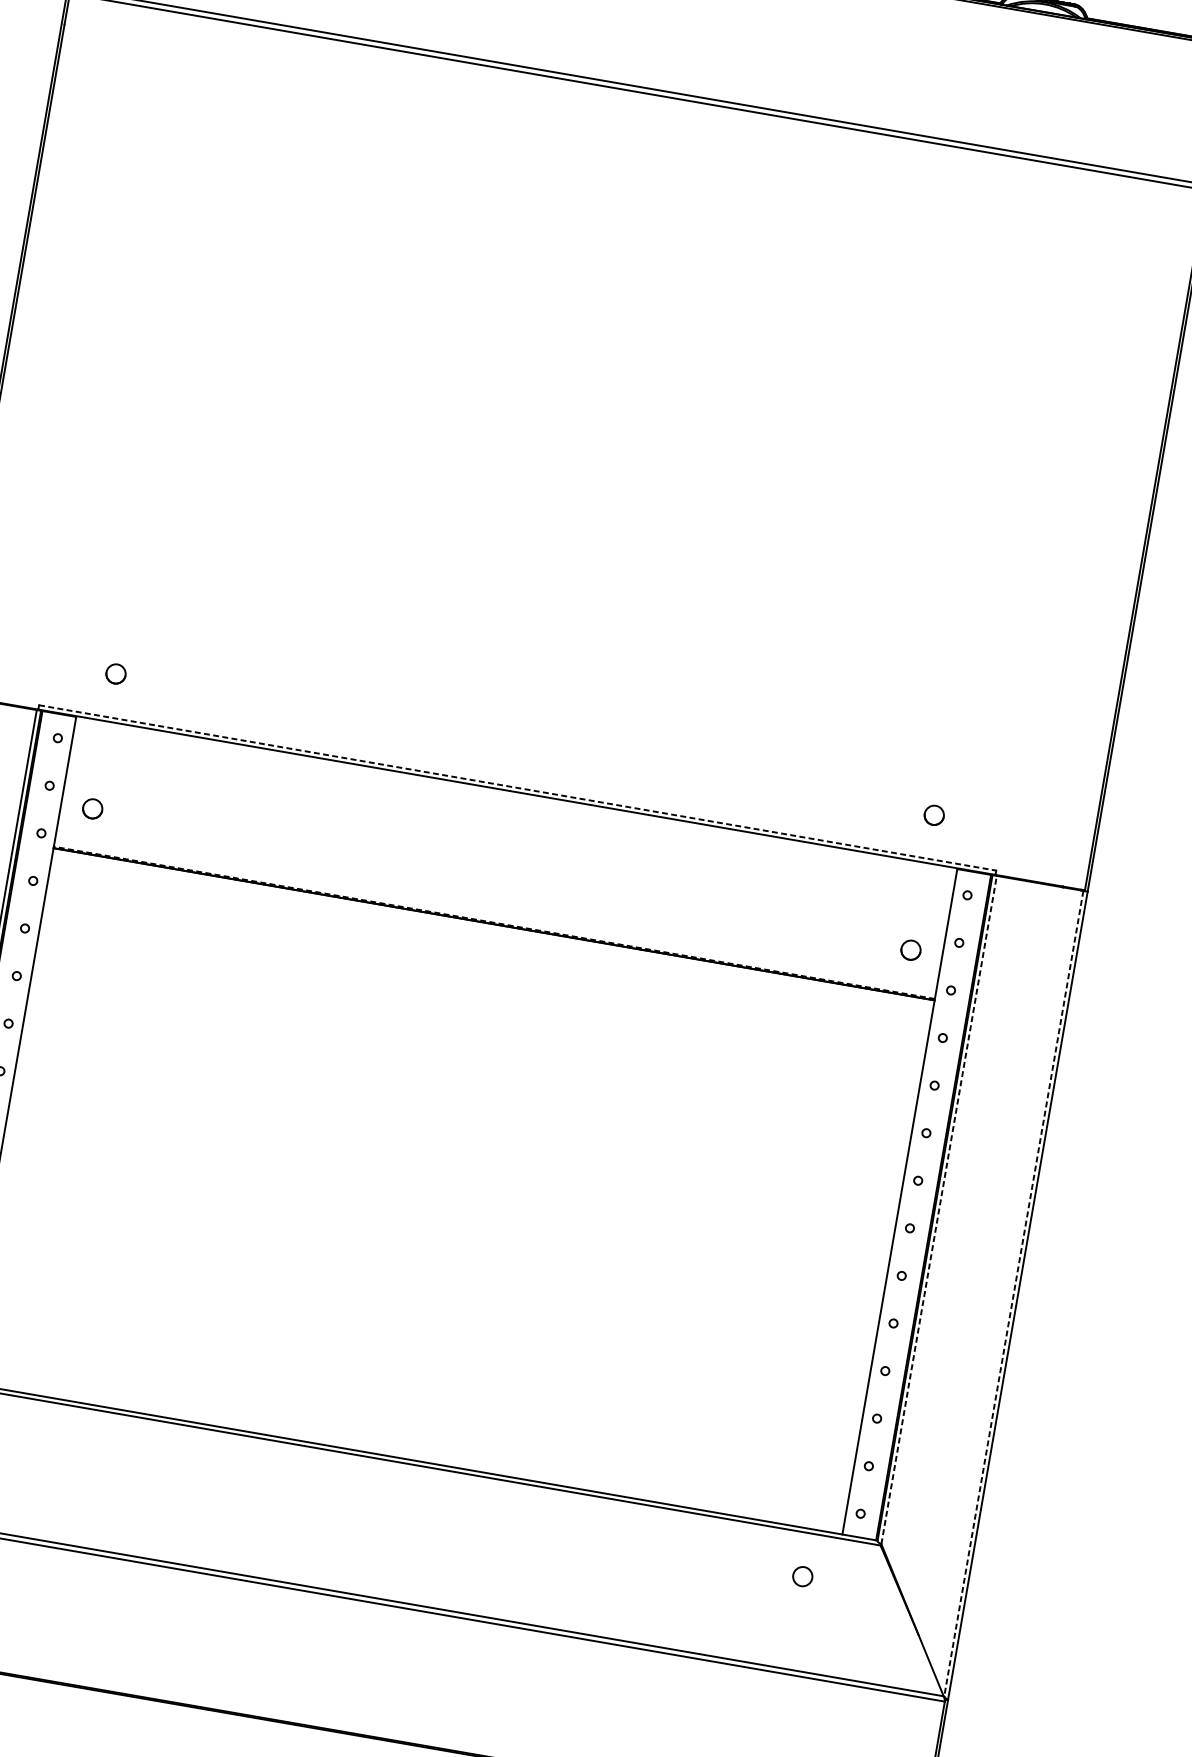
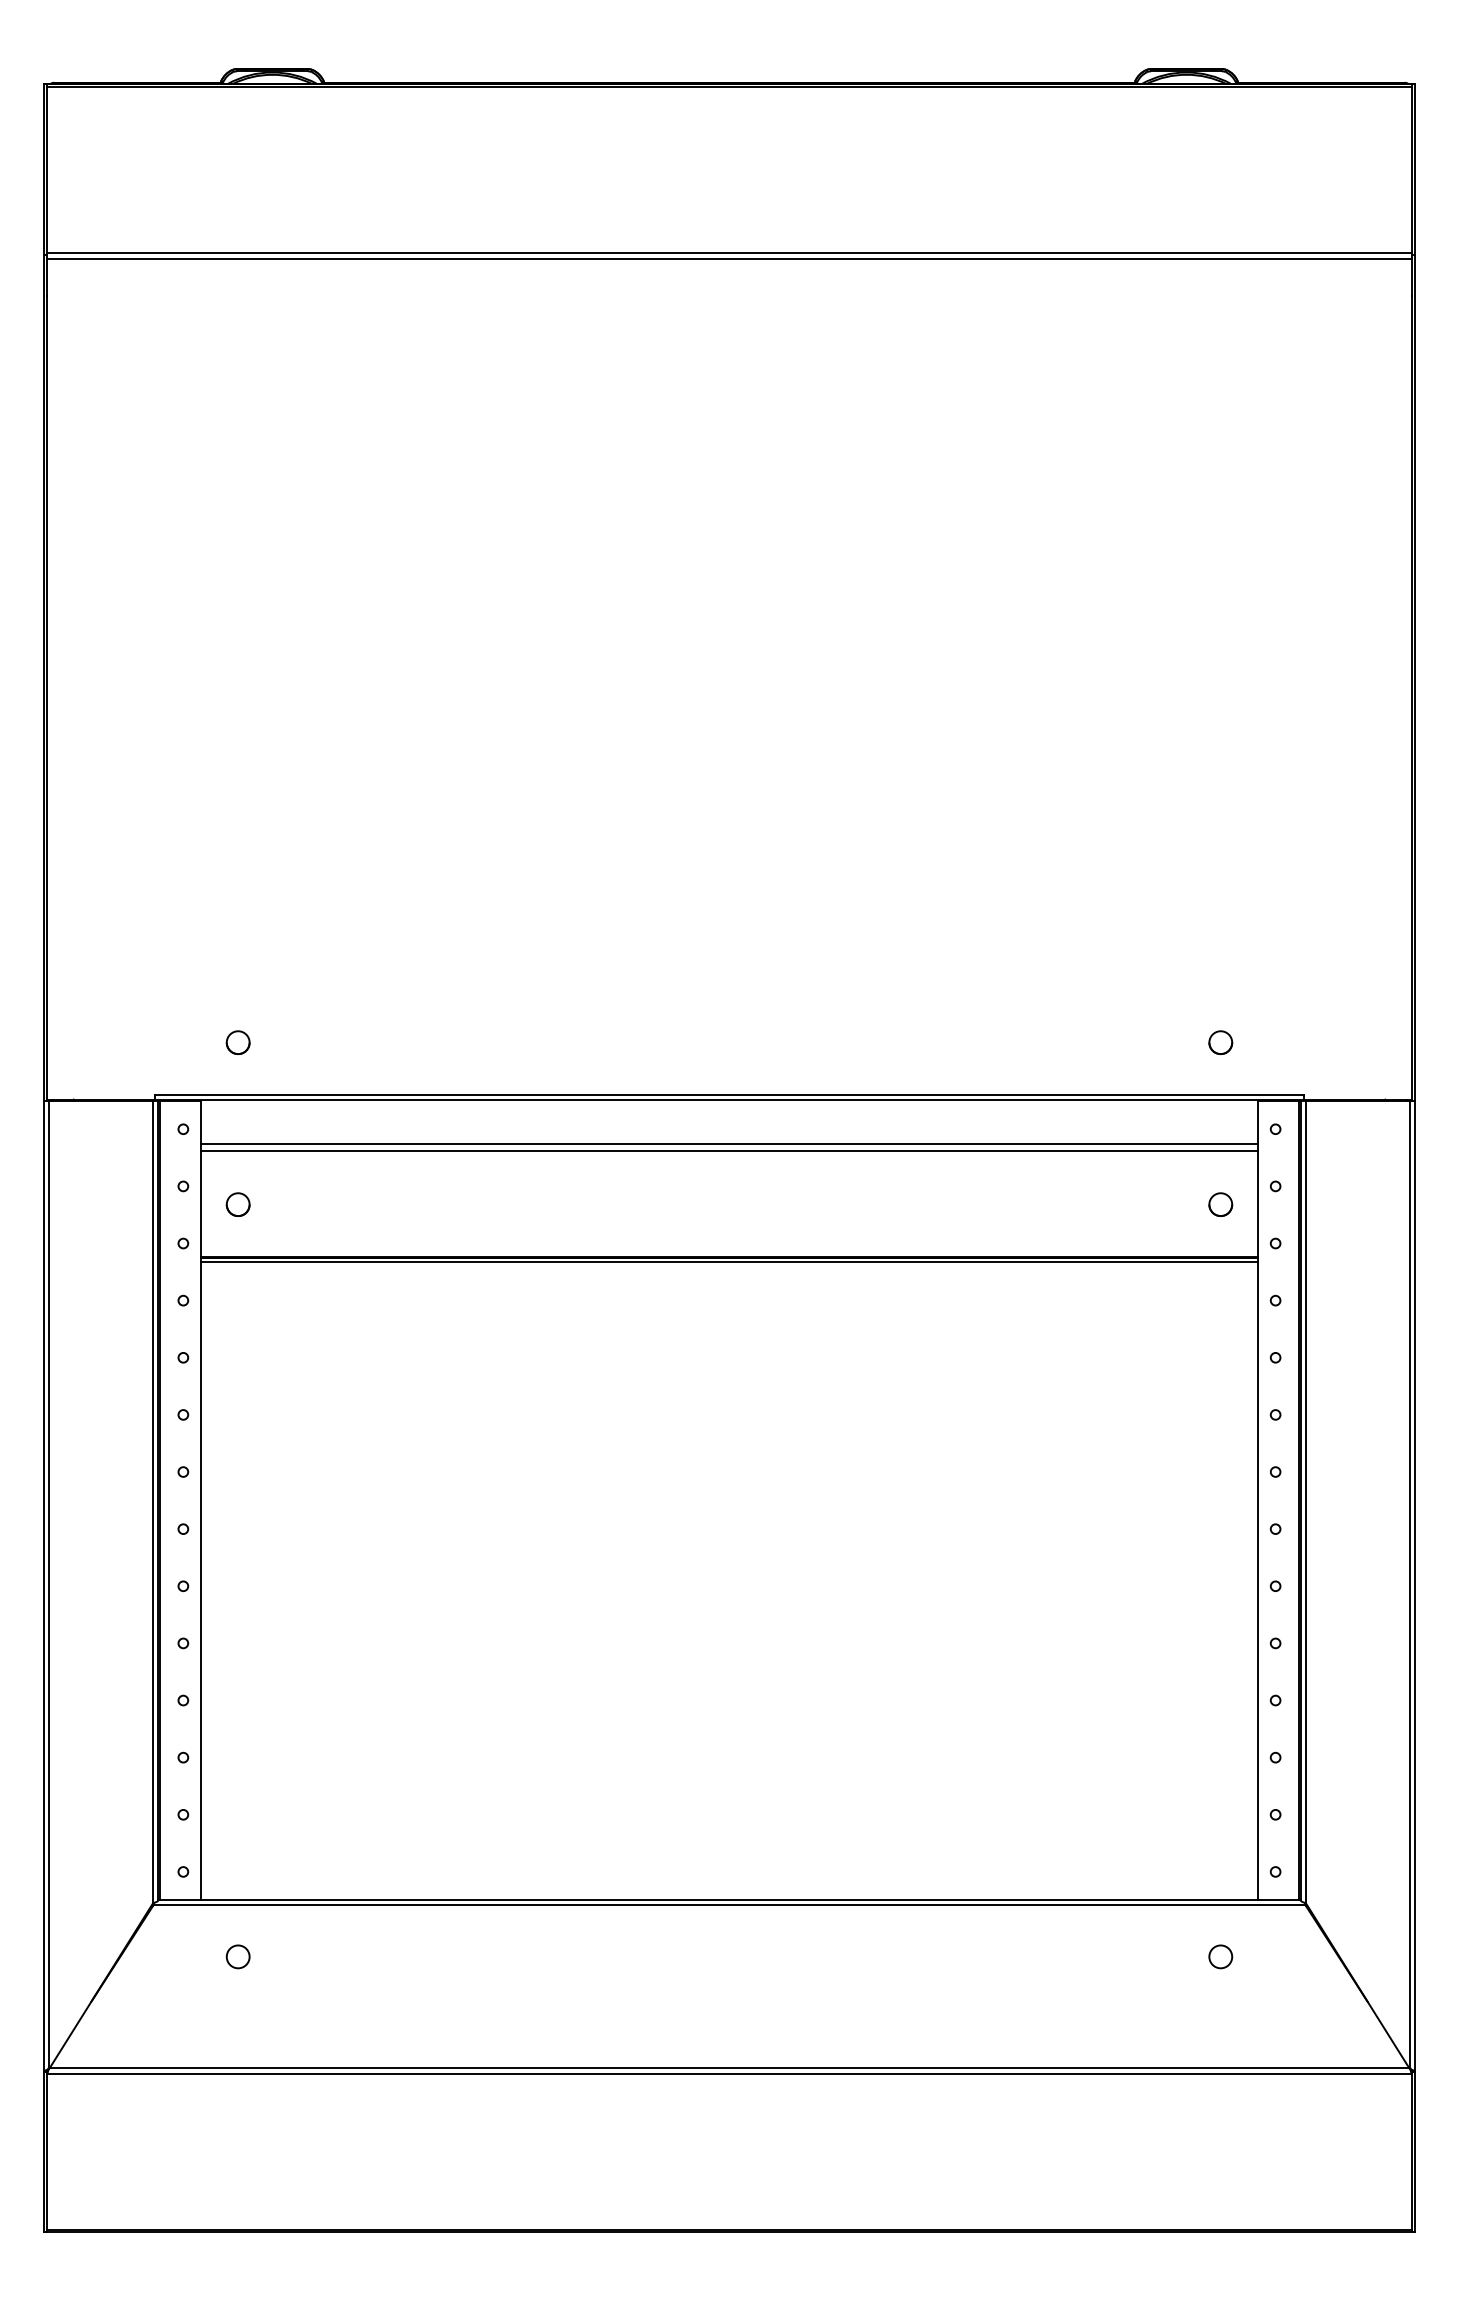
line: (517, 787) -> (729, 1094), dashed -> solid
line: (510, 829) -> (729, 1144), added
line: (509, 834) -> (729, 1150), added
line: (494, 922) -> (729, 1256), dashed -> solid
line: (493, 926) -> (729, 1261), added
line: (938, 1209) -> (1305, 1501), dashed -> solid
line: (1013, 1294) -> (1409, 1585), dashed -> solid

